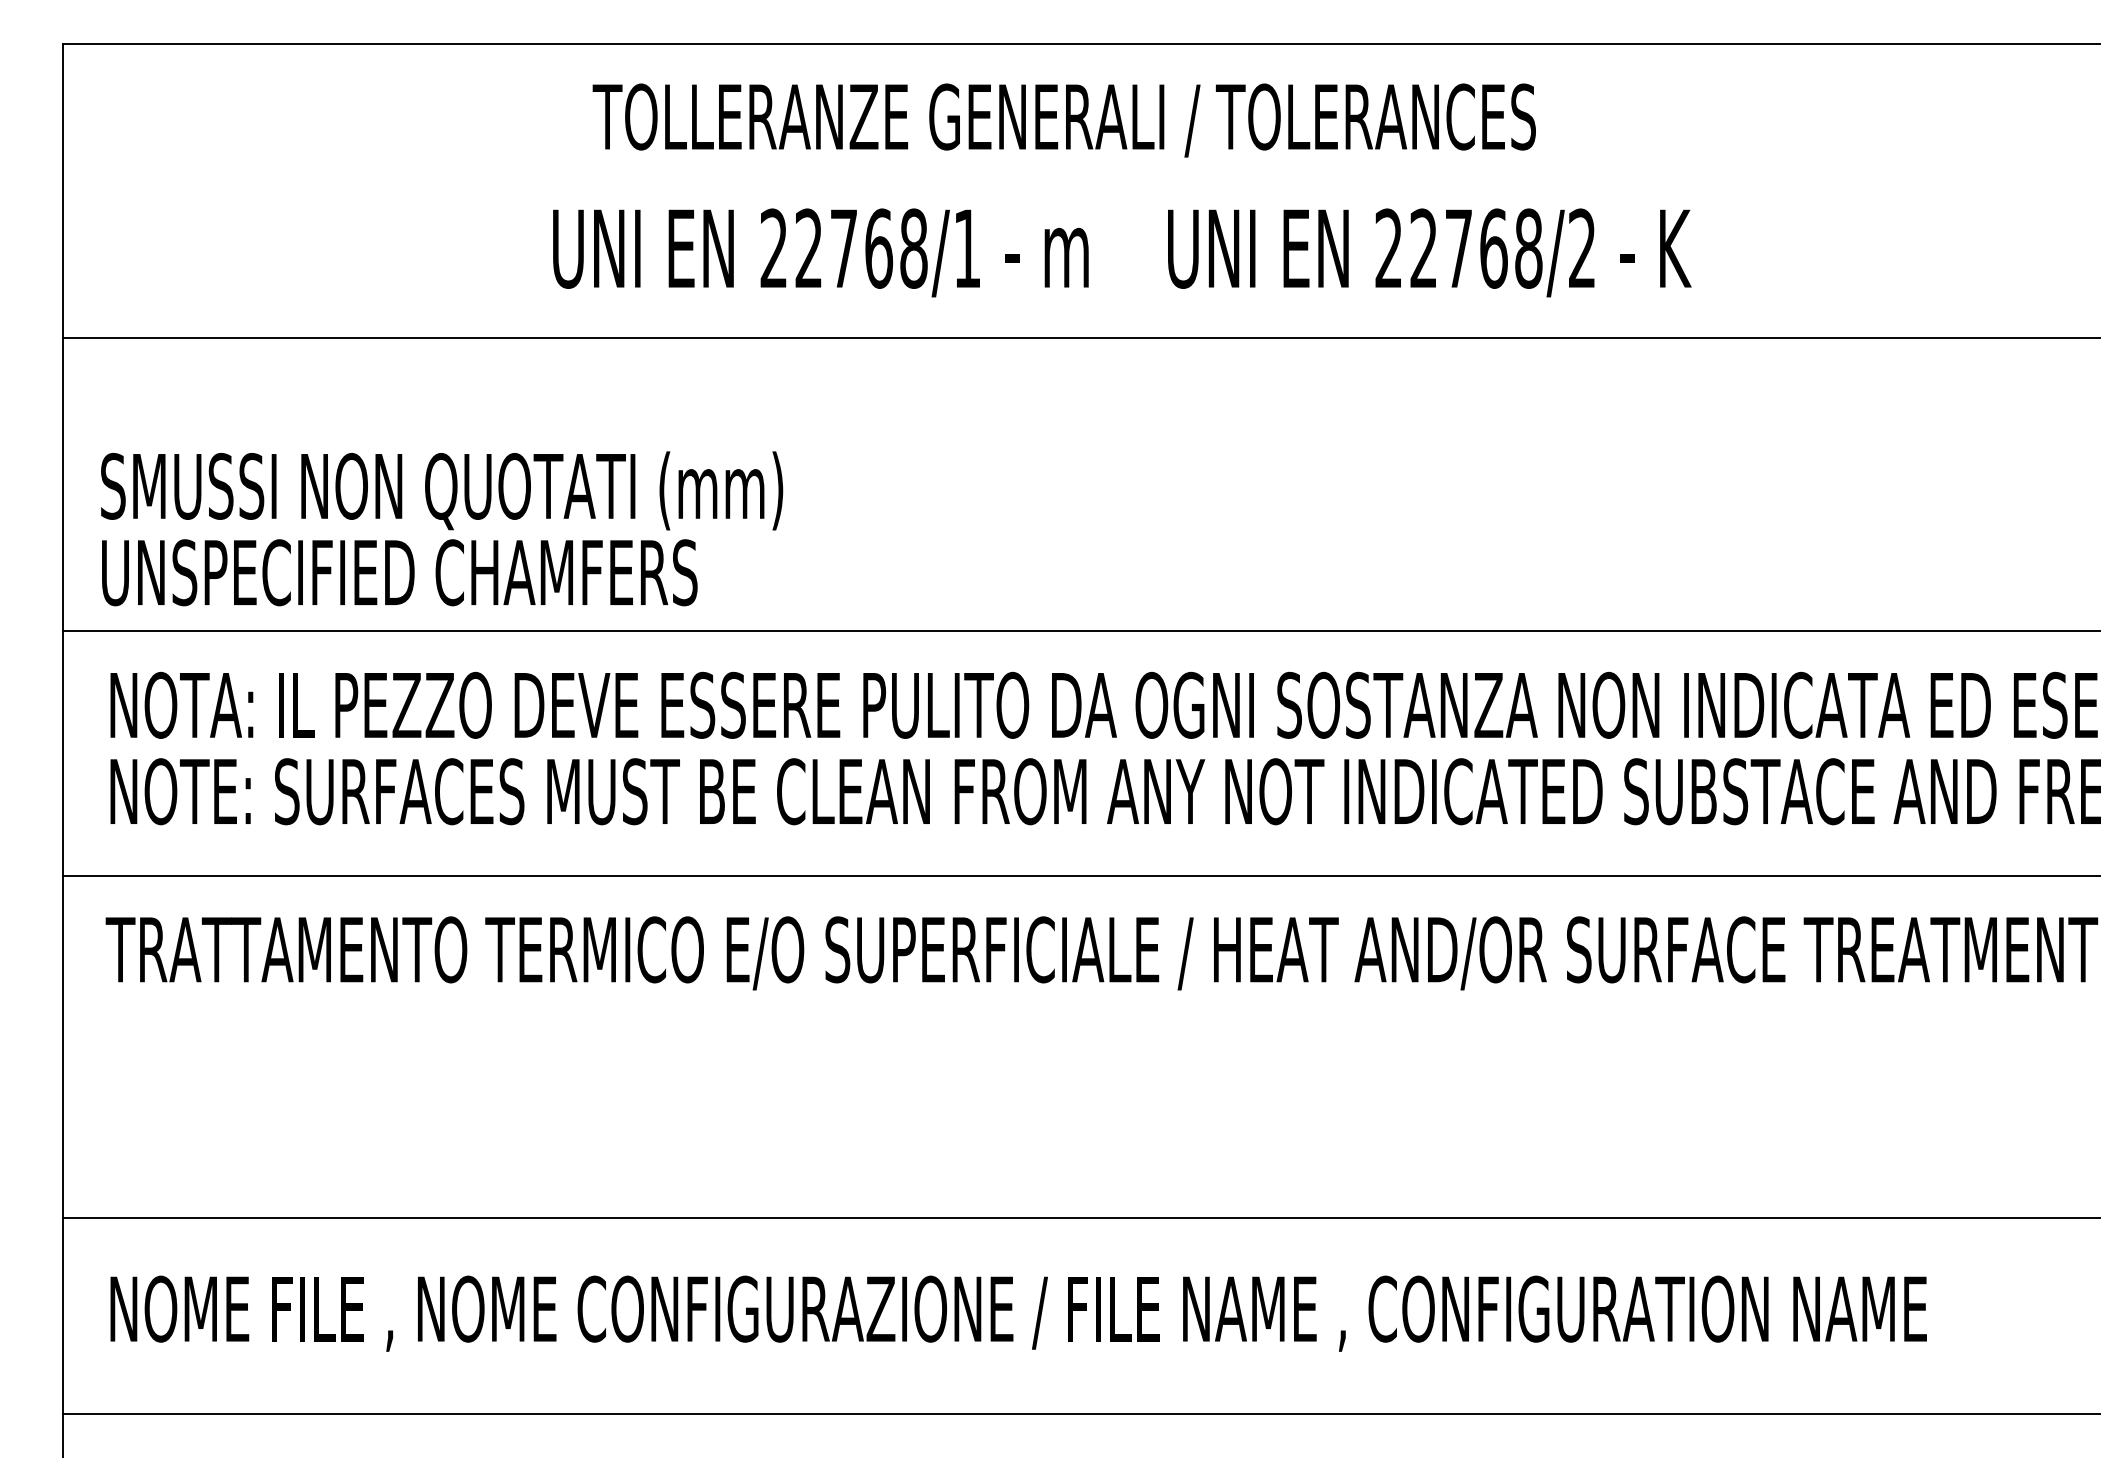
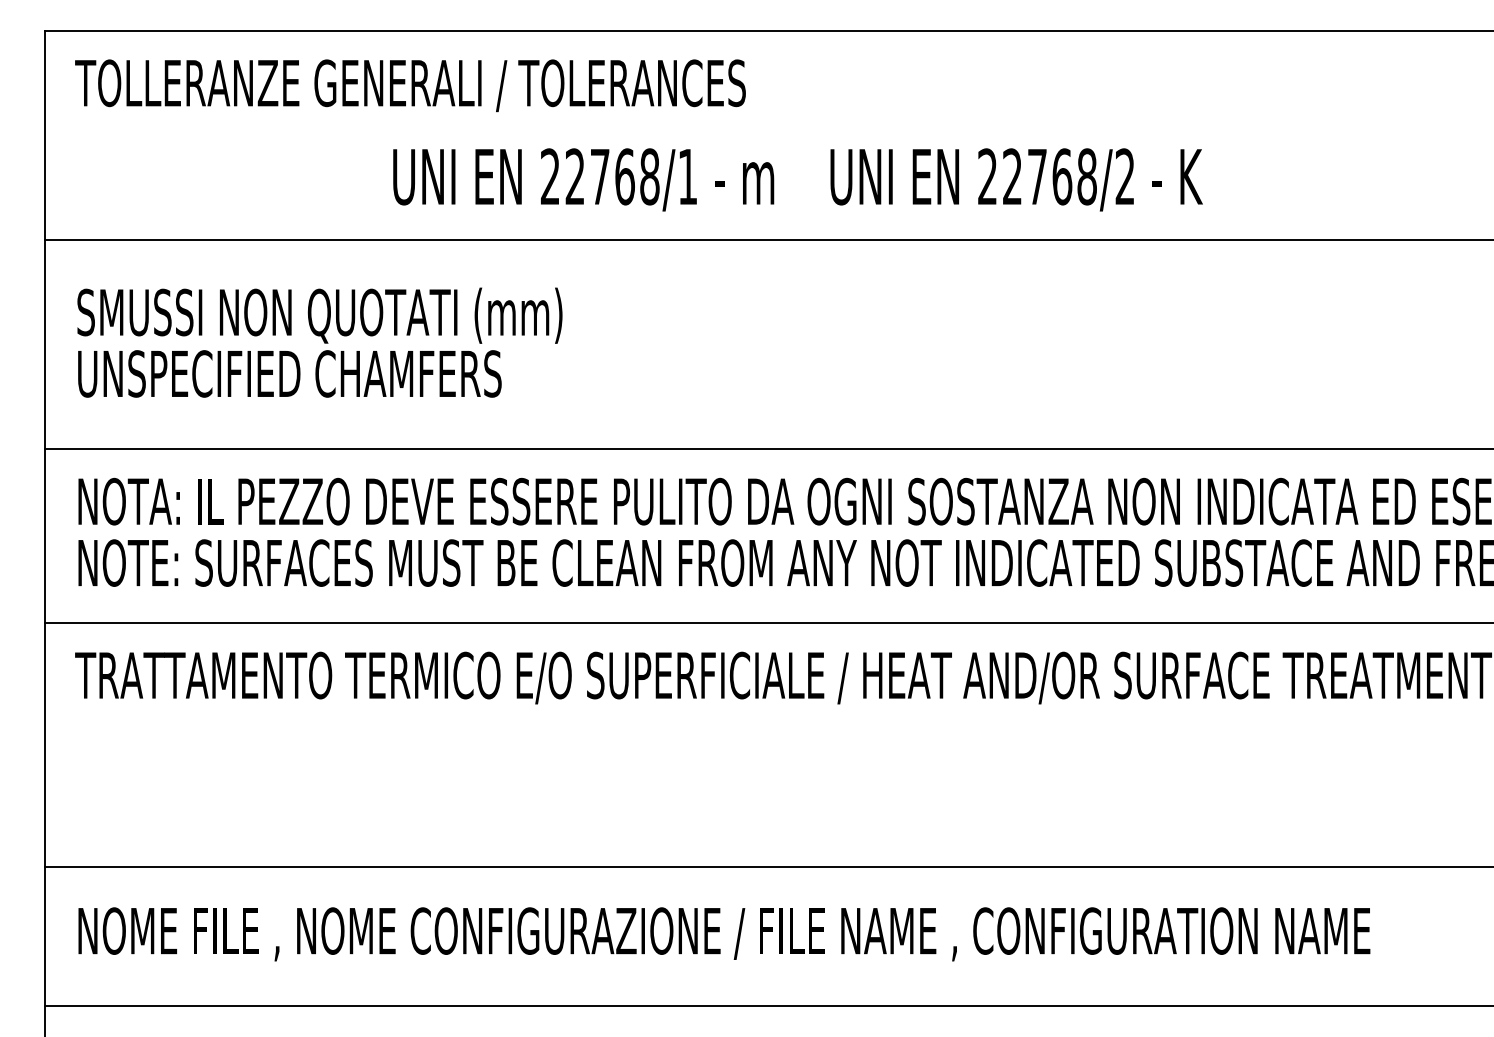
text: (1063, 120) -> (409, 85), moved
text: (442, 528) -> (320, 342), moved

